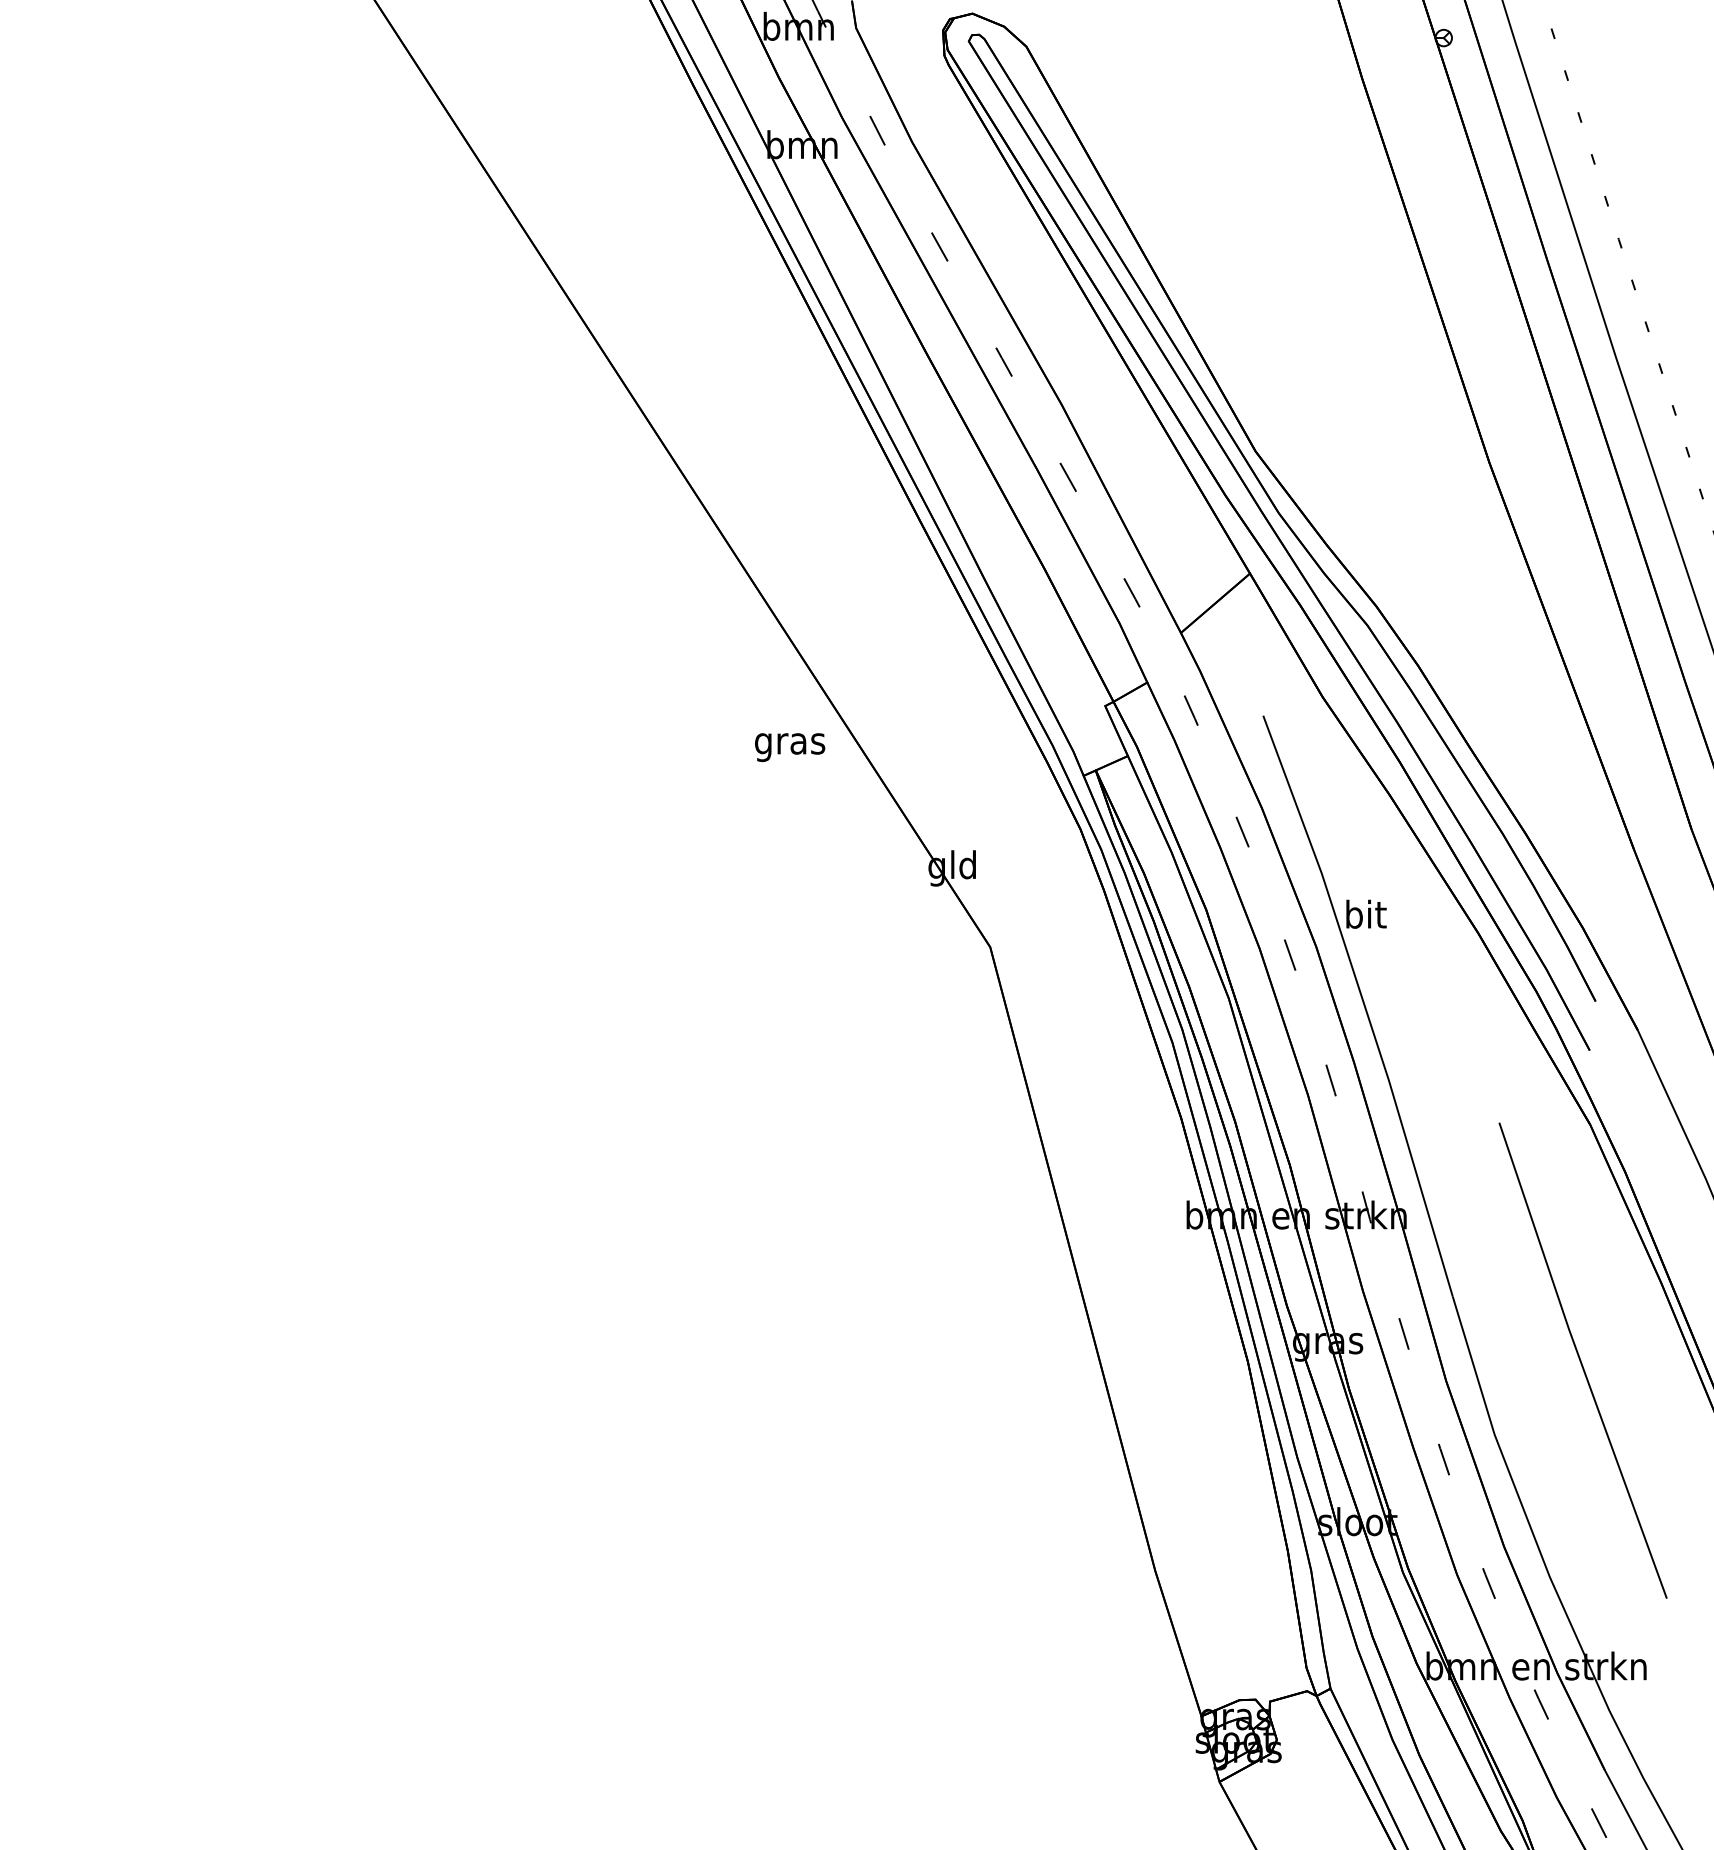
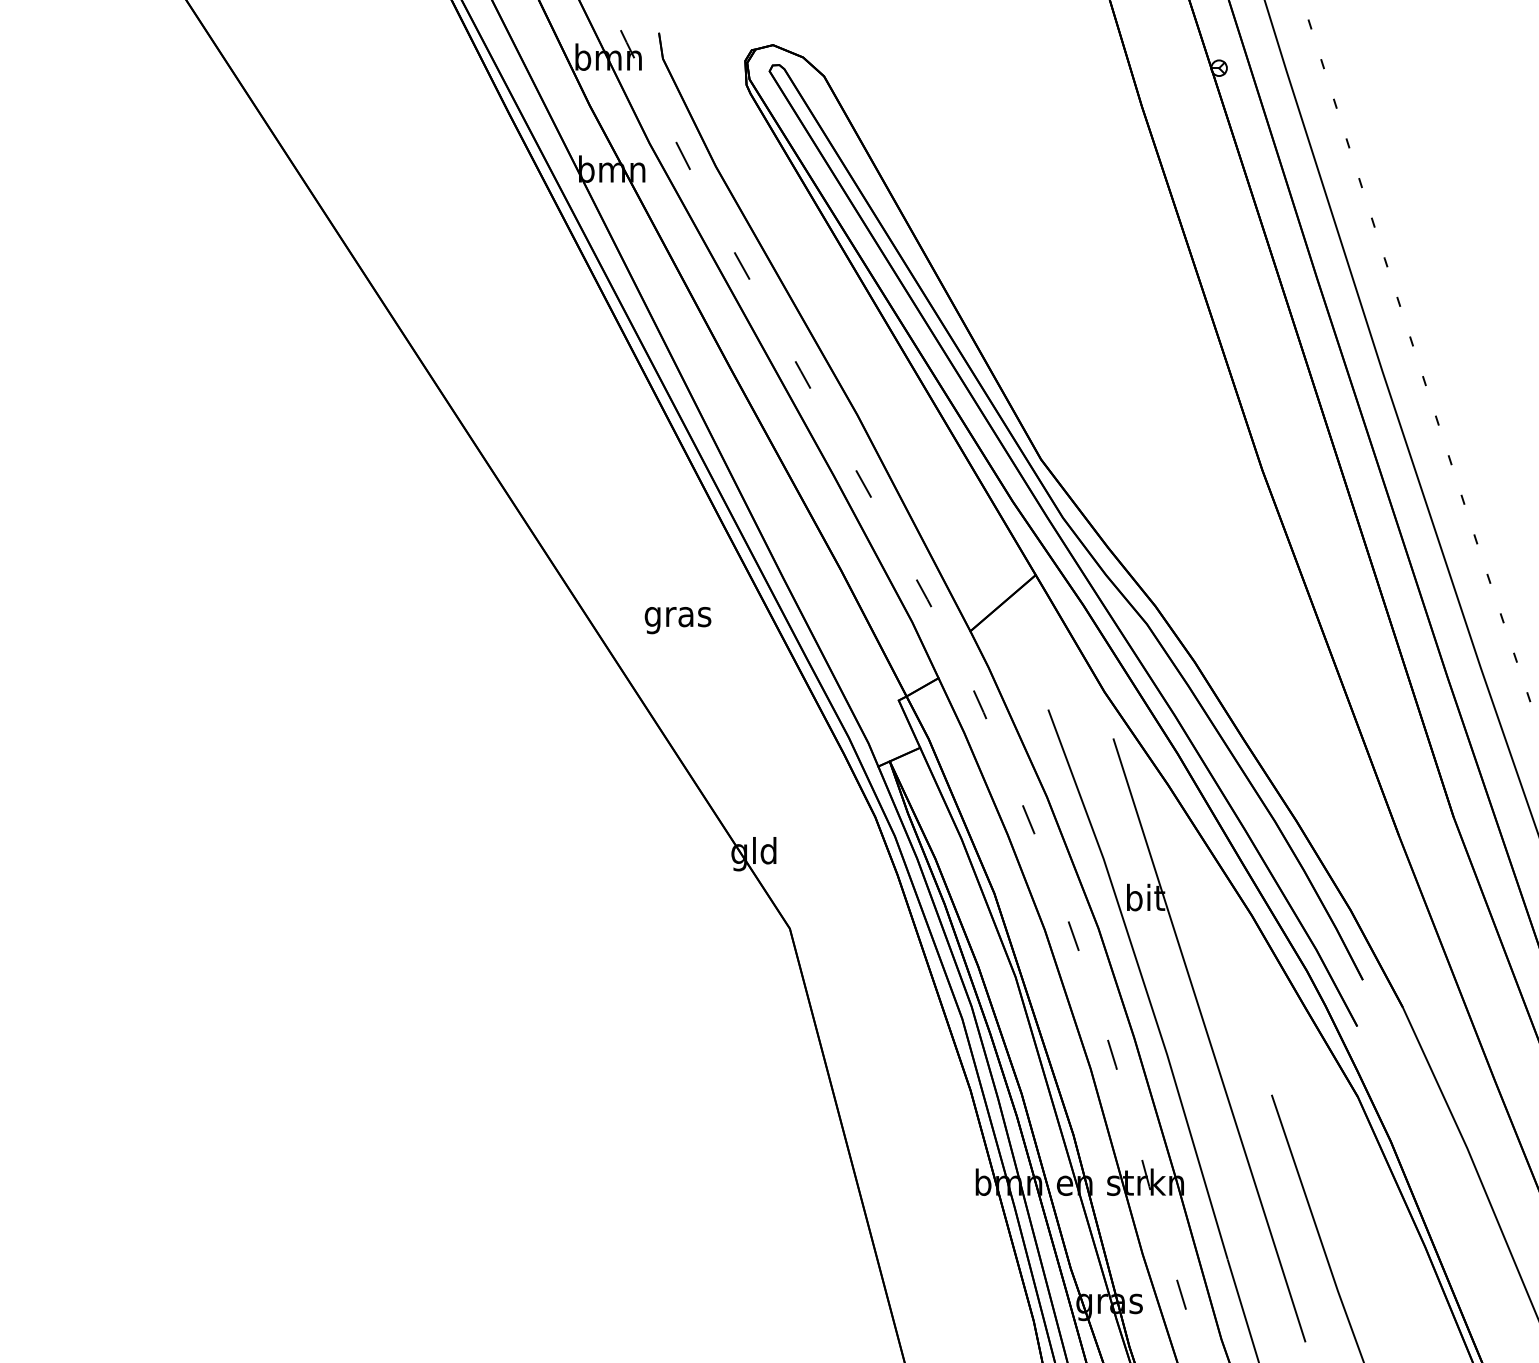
text: (790, 747) -> (678, 620), moved
line: (1433, 1065) -> (1209, 1040), added

